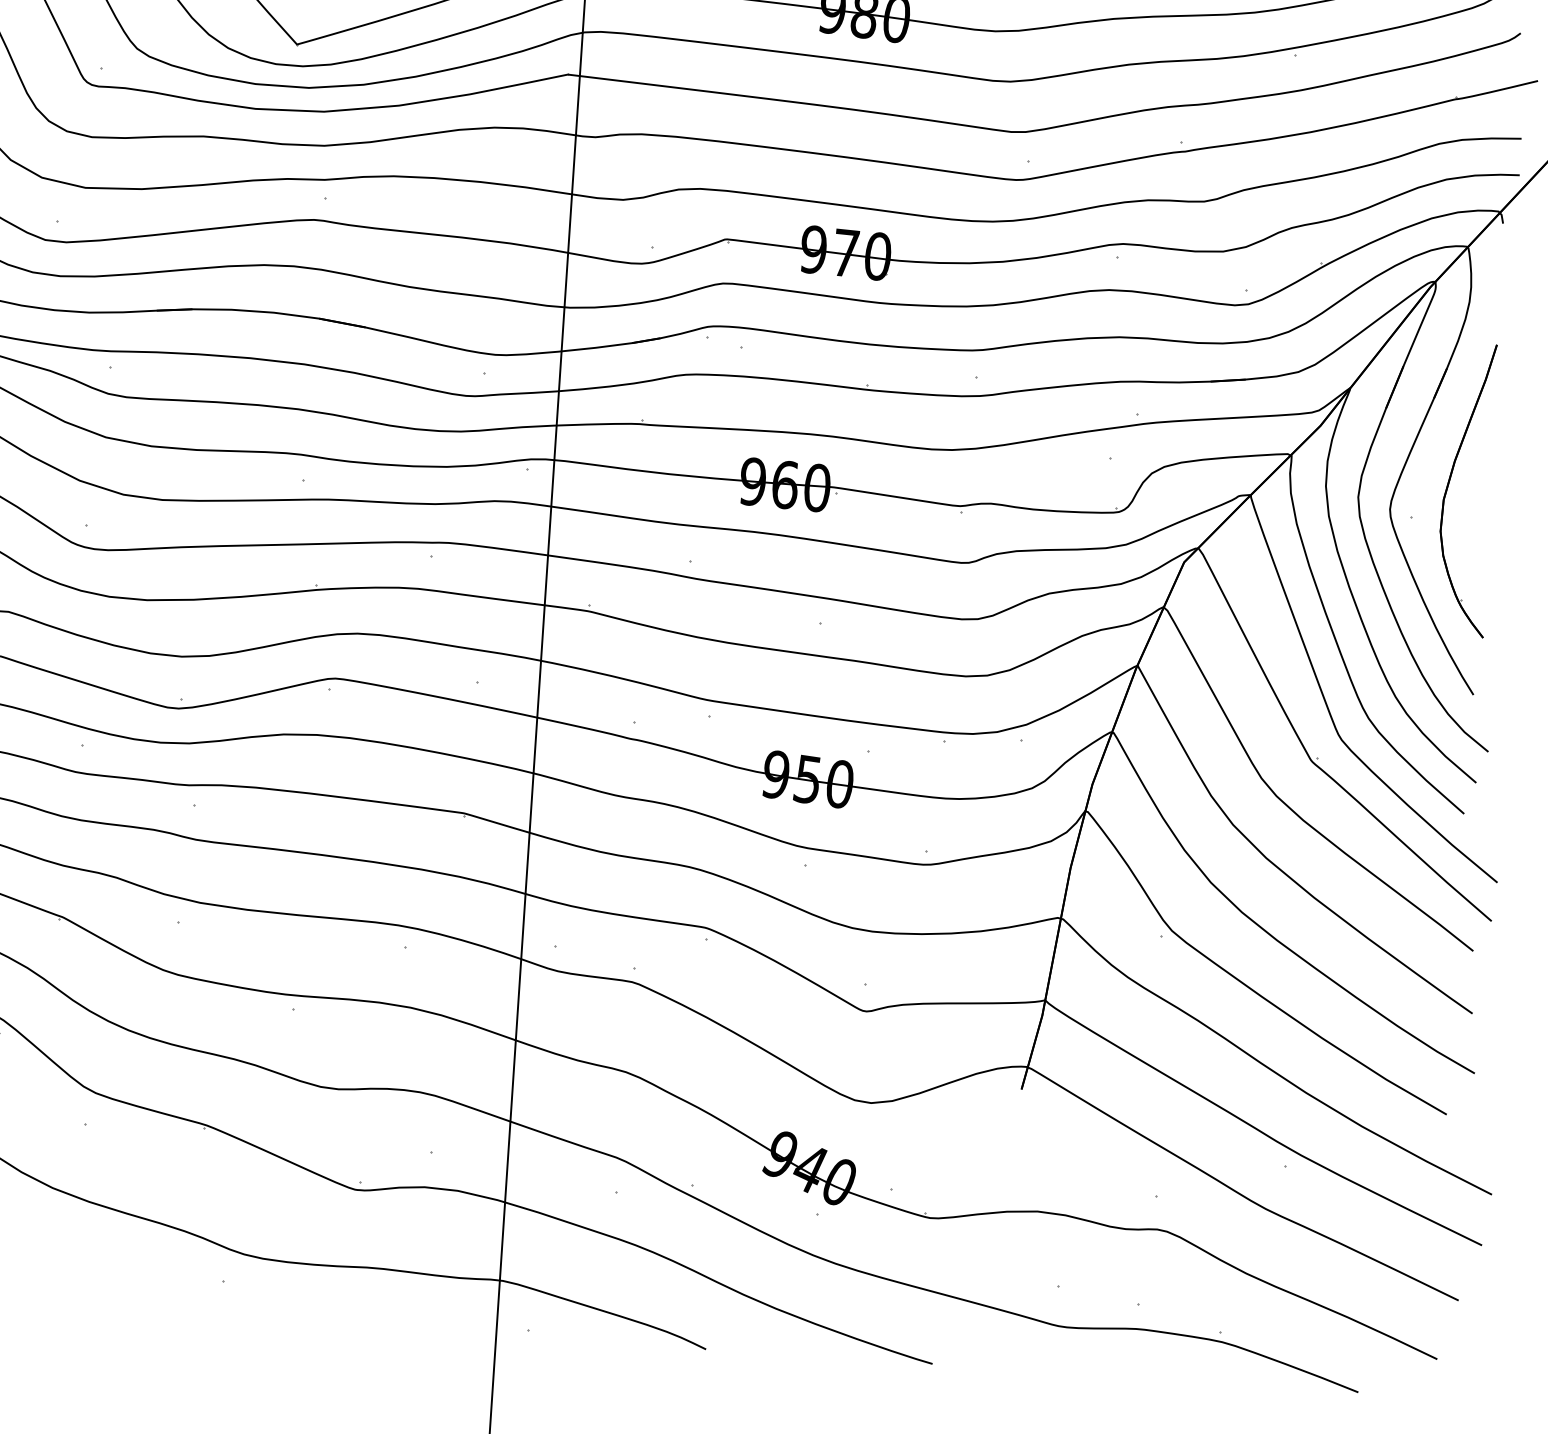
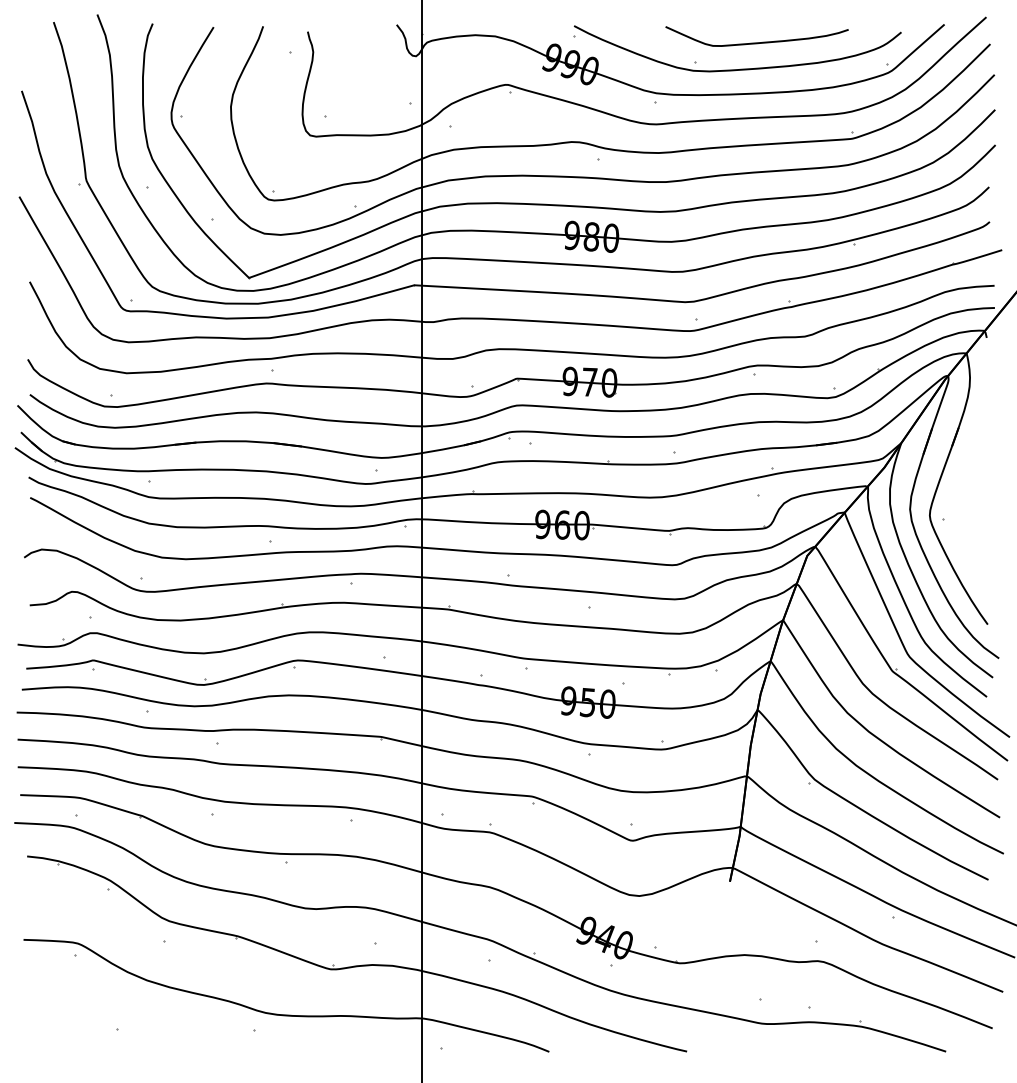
part: (1450, 483) -> (965, 497), removed

